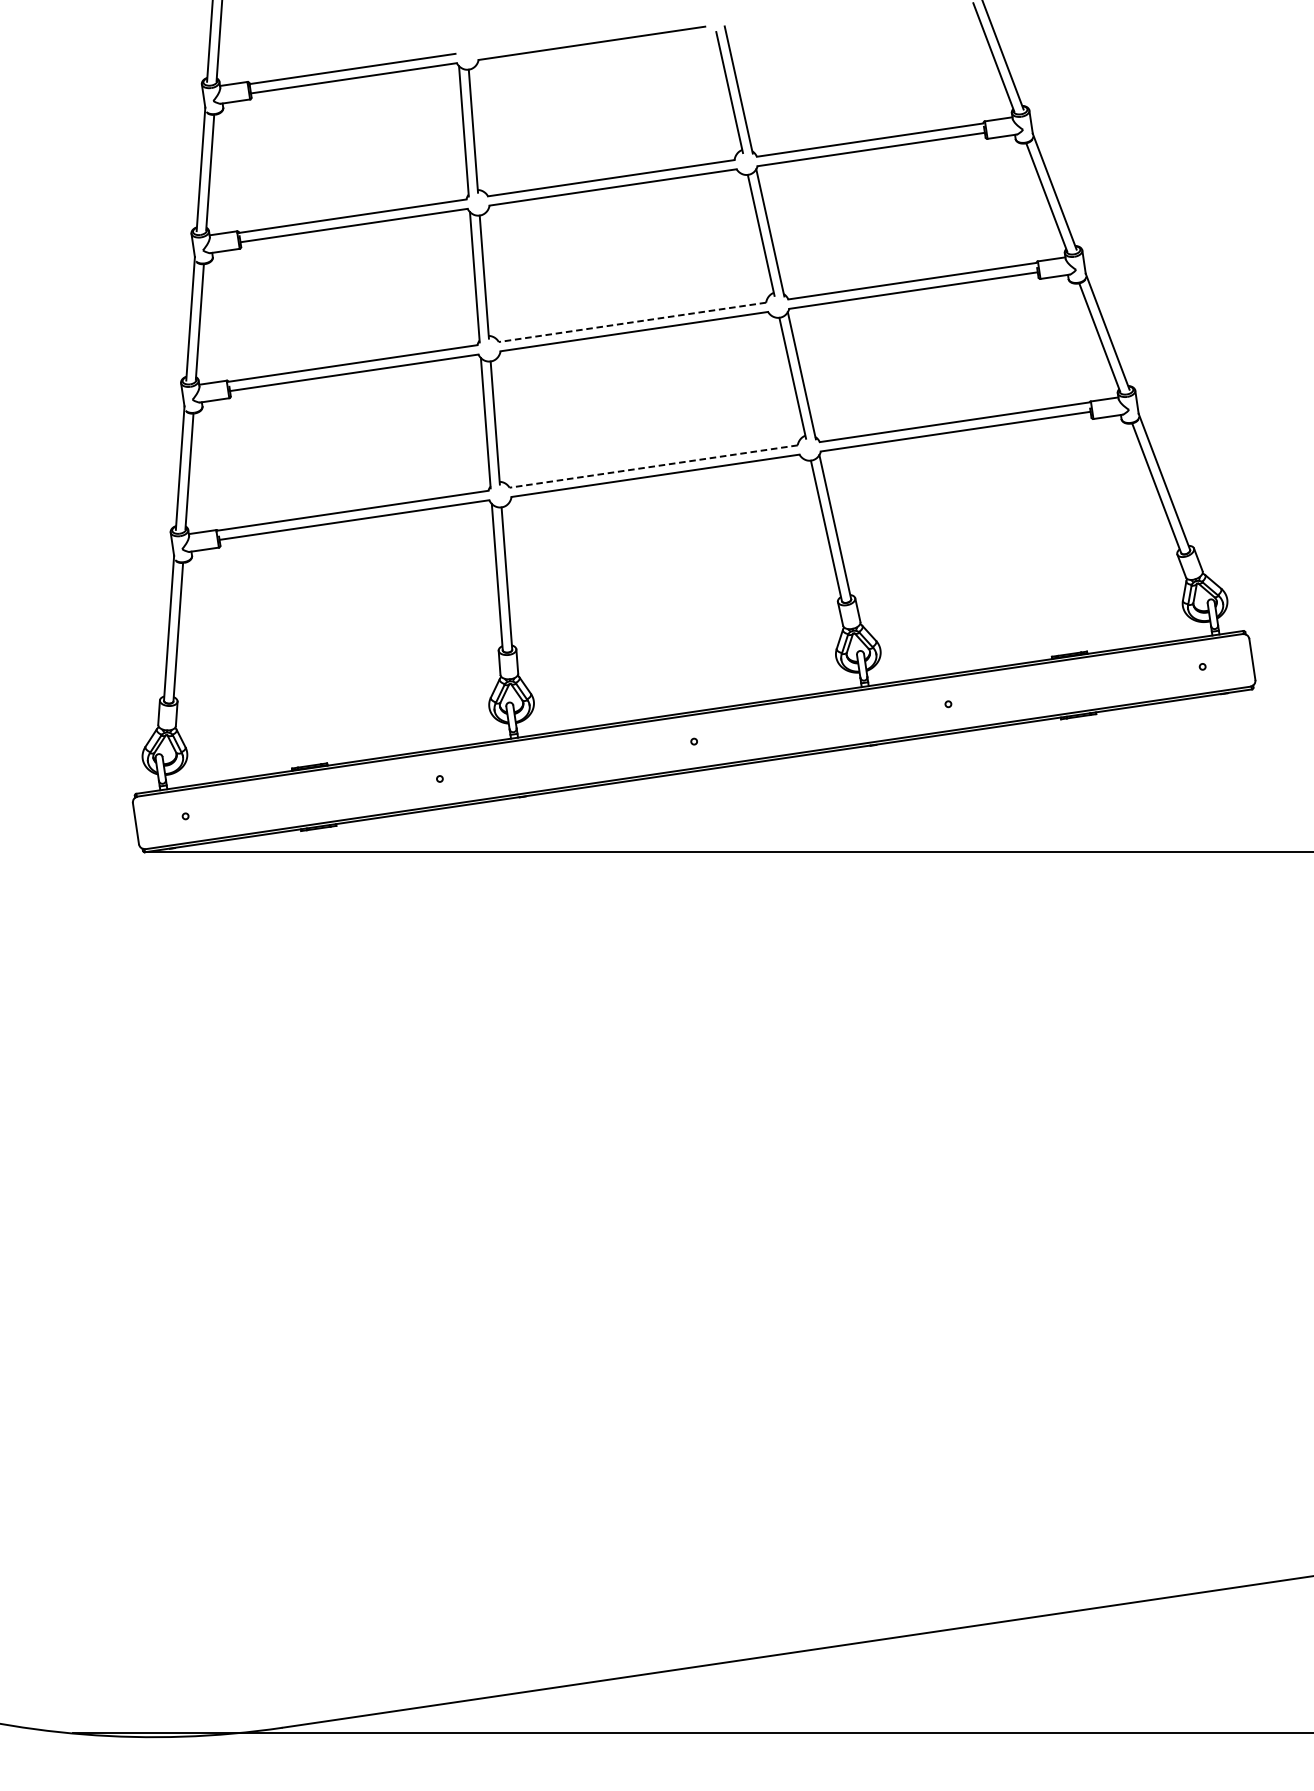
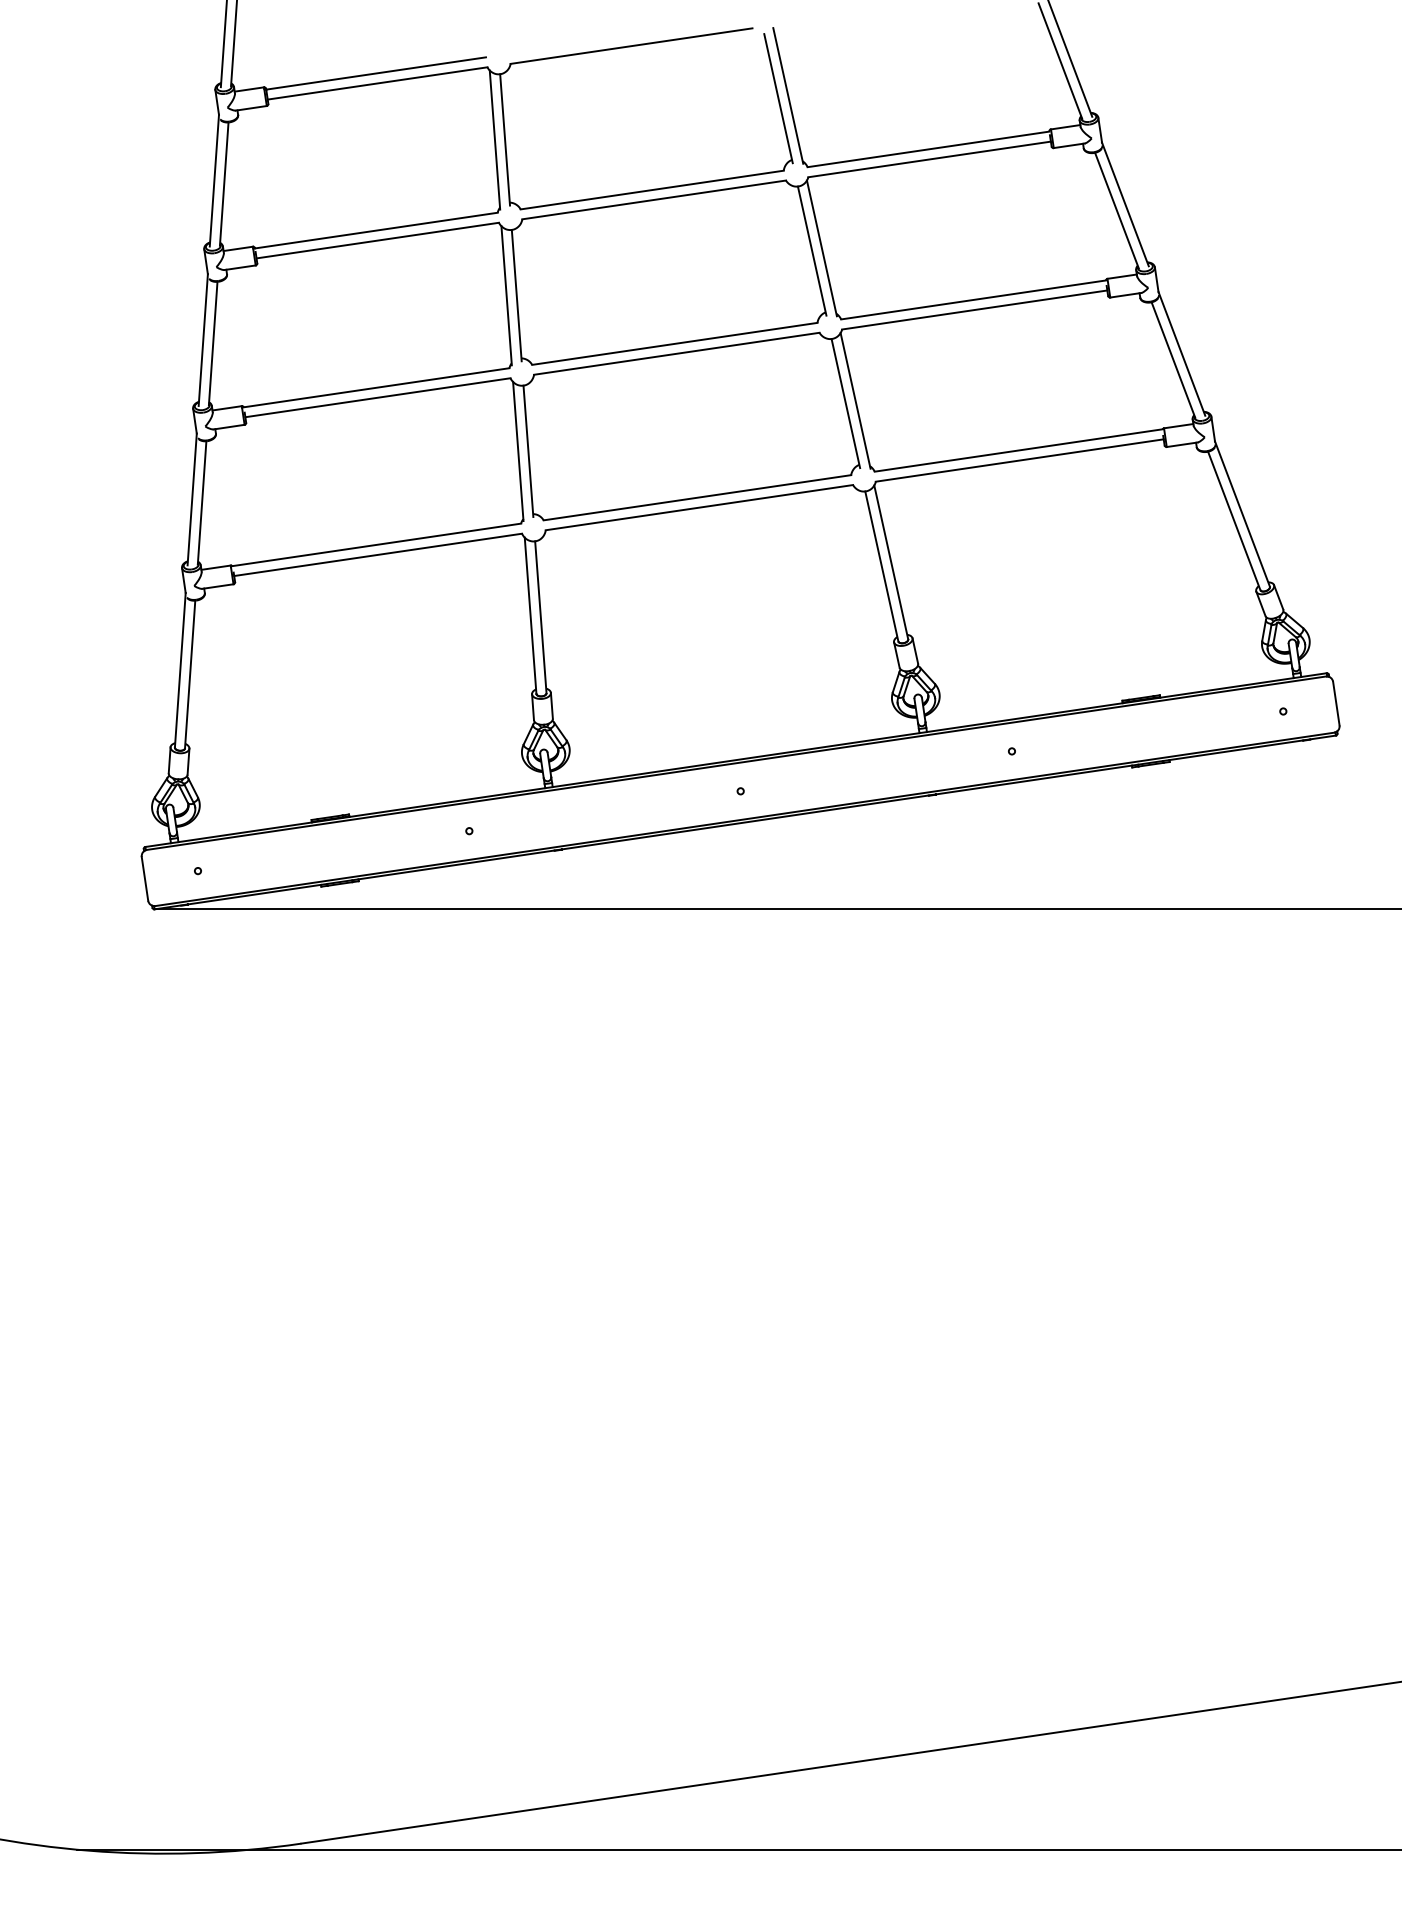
line: (632, 321) -> (674, 343), dashed -> solid
line: (652, 466) -> (696, 497), dashed -> solid

